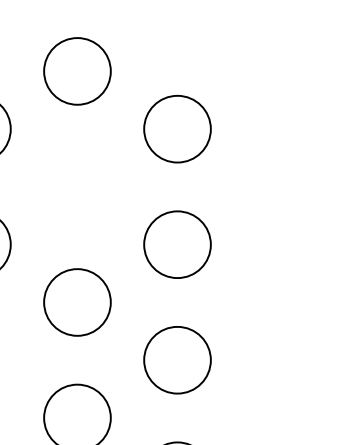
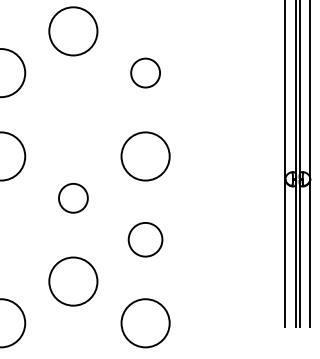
circle: (177, 129) -> (145, 73), size x0.6
circle: (77, 302) -> (73, 198), size x0.6
circle: (177, 359) -> (145, 239), size x0.7

